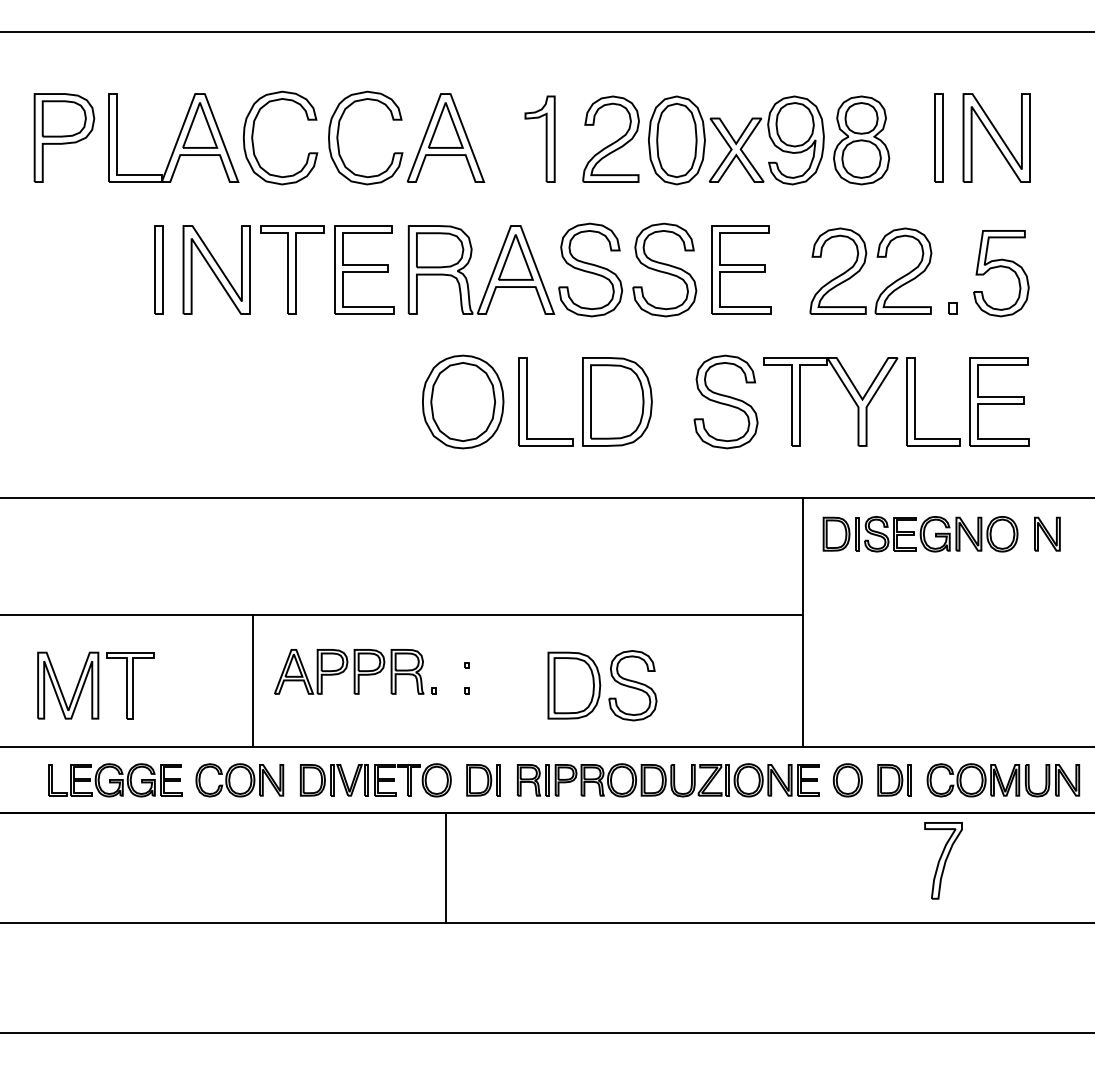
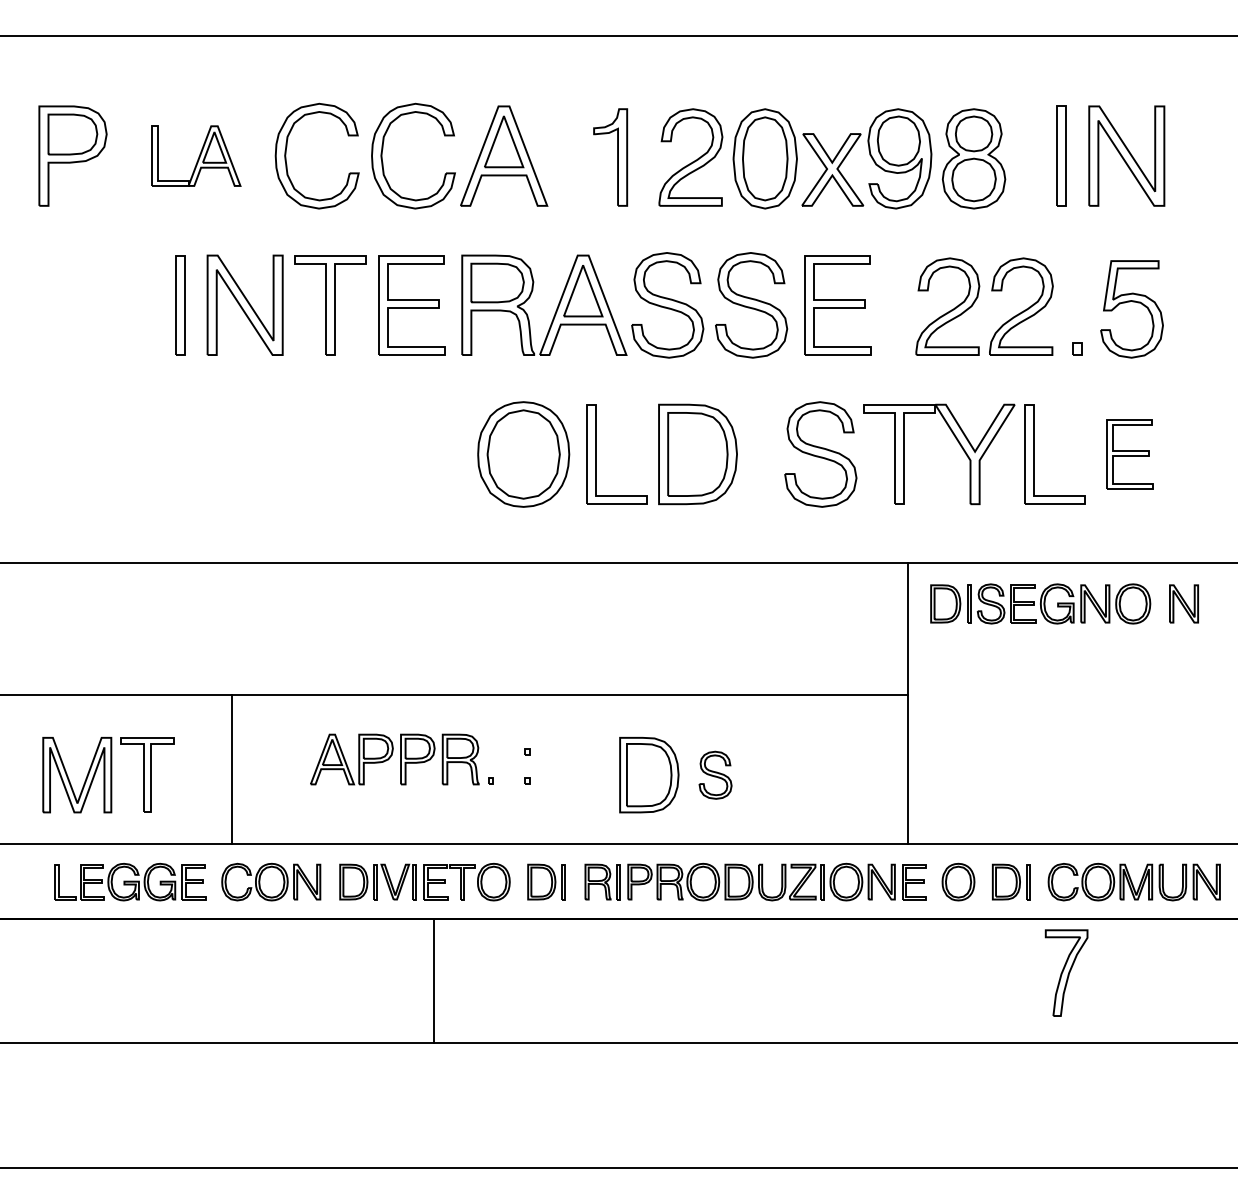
part: (173, 137) -> (196, 155), size x0.6
part: (999, 401) -> (1129, 453), size x0.7
line: (253, 680) -> (232, 769), moved
part: (632, 685) -> (715, 774), size x0.6
line: (445, 867) -> (433, 980), moved

